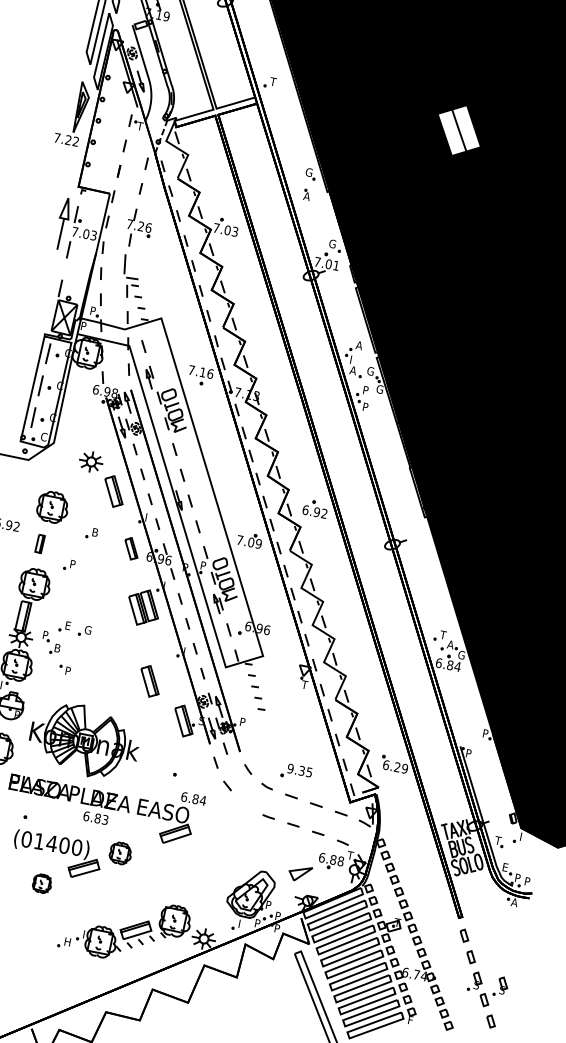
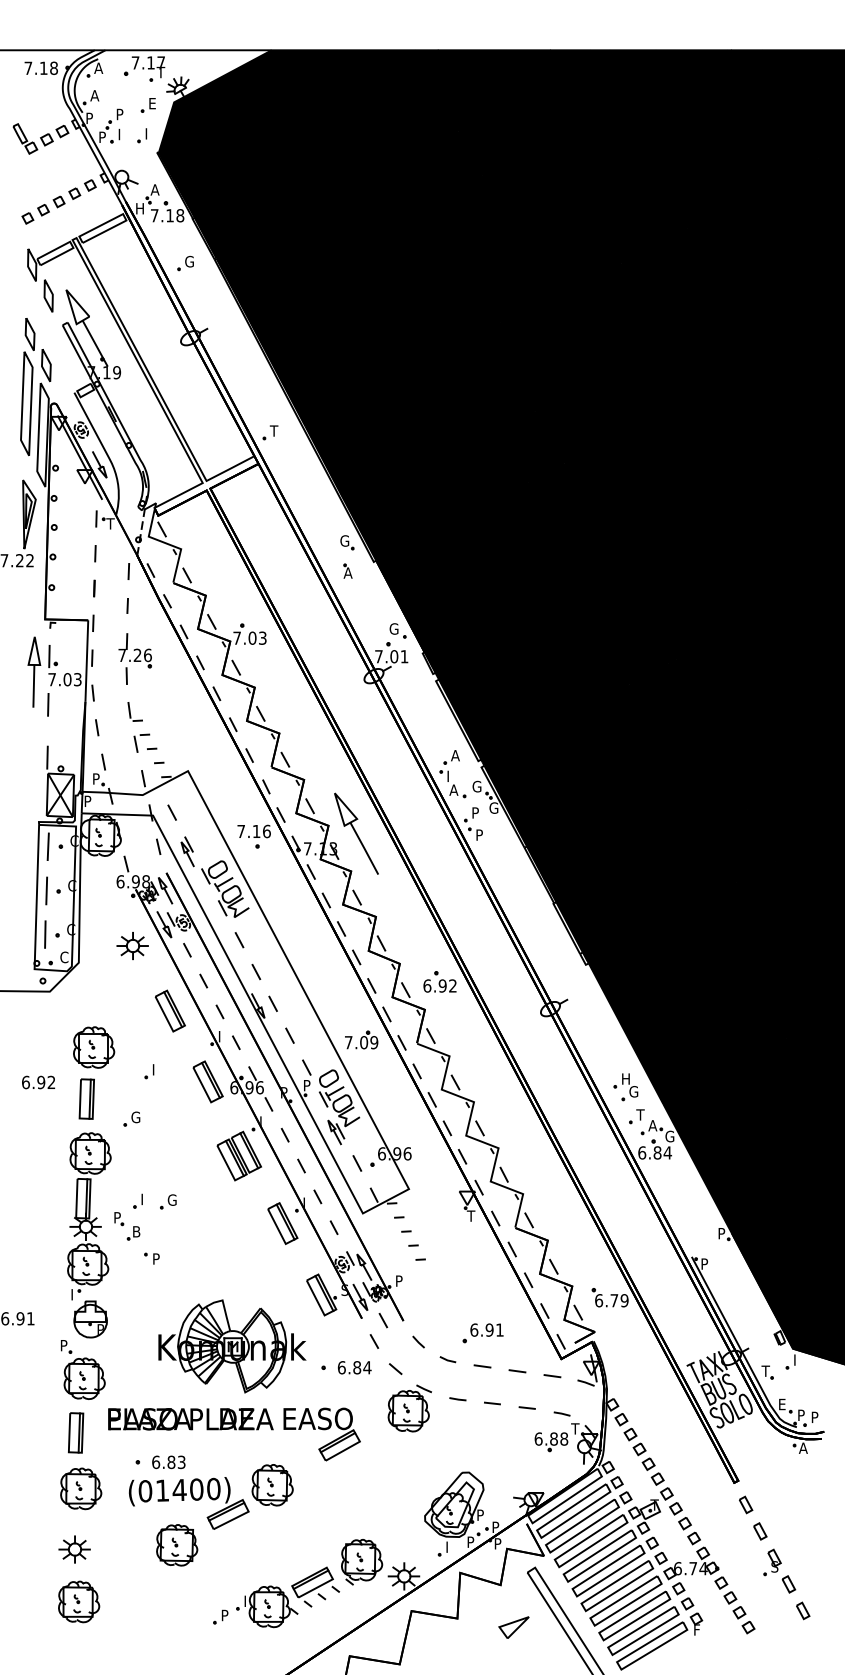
fill: (459, 130) -> (531, 446), added
part: (130, 267) -> (134, 711), size x0.62
part: (275, 388) -> (356, 833), added
part: (90, 462) -> (132, 946), moved
text: (95, 532) -> (156, 1069), B -> I
part: (40, 543) -> (86, 1098), size x1.67
part: (131, 548) -> (207, 1081), size x1.43
text: (73, 564) -> (135, 1117), P -> G
part: (436, 612) -> (625, 1087), added
text: (68, 625) -> (145, 1199), E -> I
part: (149, 681) -> (282, 1223), moved
part: (84, 740) -> (232, 1346), moved
text: (397, 767) -> (614, 1300), 6.29 -> 6.79
text: (299, 770) -> (486, 1329), 9.35 -> 6.91
text: (193, 798) -> (354, 1367), moved
part: (231, 816) -> (409, 1408), added
text: (95, 818) -> (168, 1462), moved
part: (120, 853) -> (272, 1485), size x1.43
part: (299, 873) -> (513, 1627), moved
part: (42, 883) -> (177, 1545), size x1.67
text: (68, 942) -> (226, 1615), H -> P
part: (501, 986) -> (807, 1562), removed

